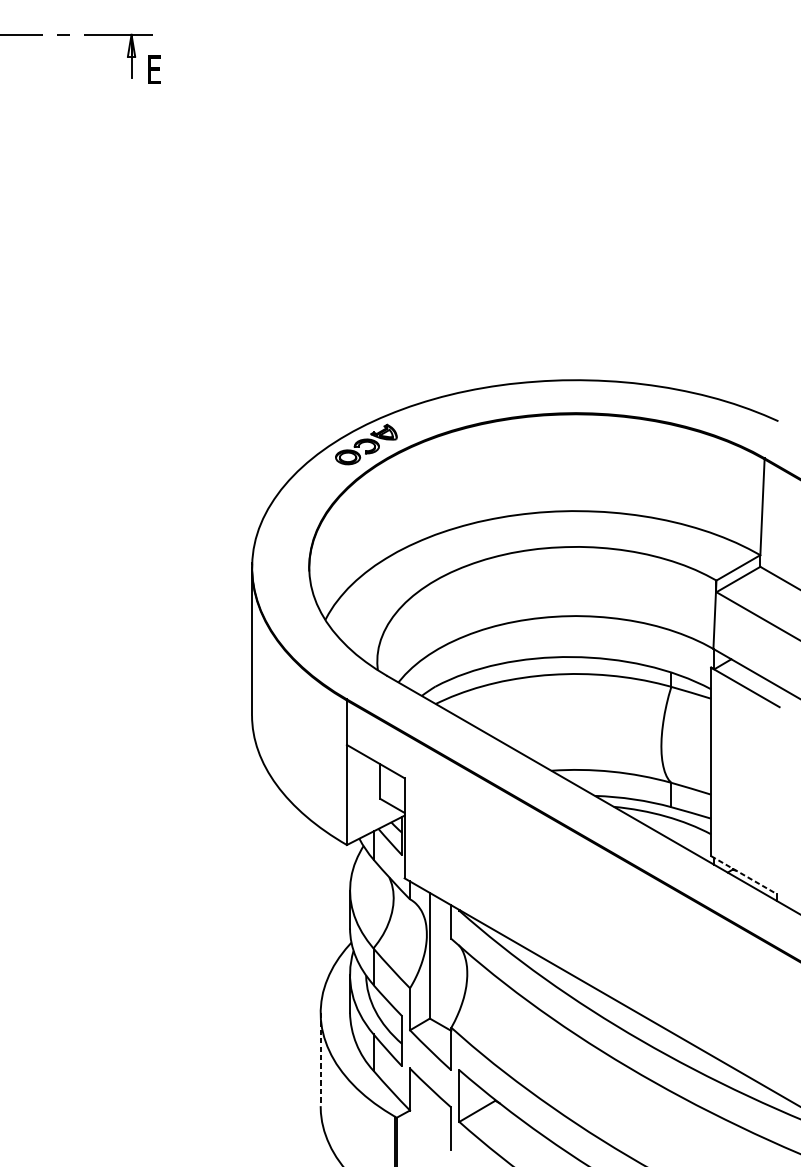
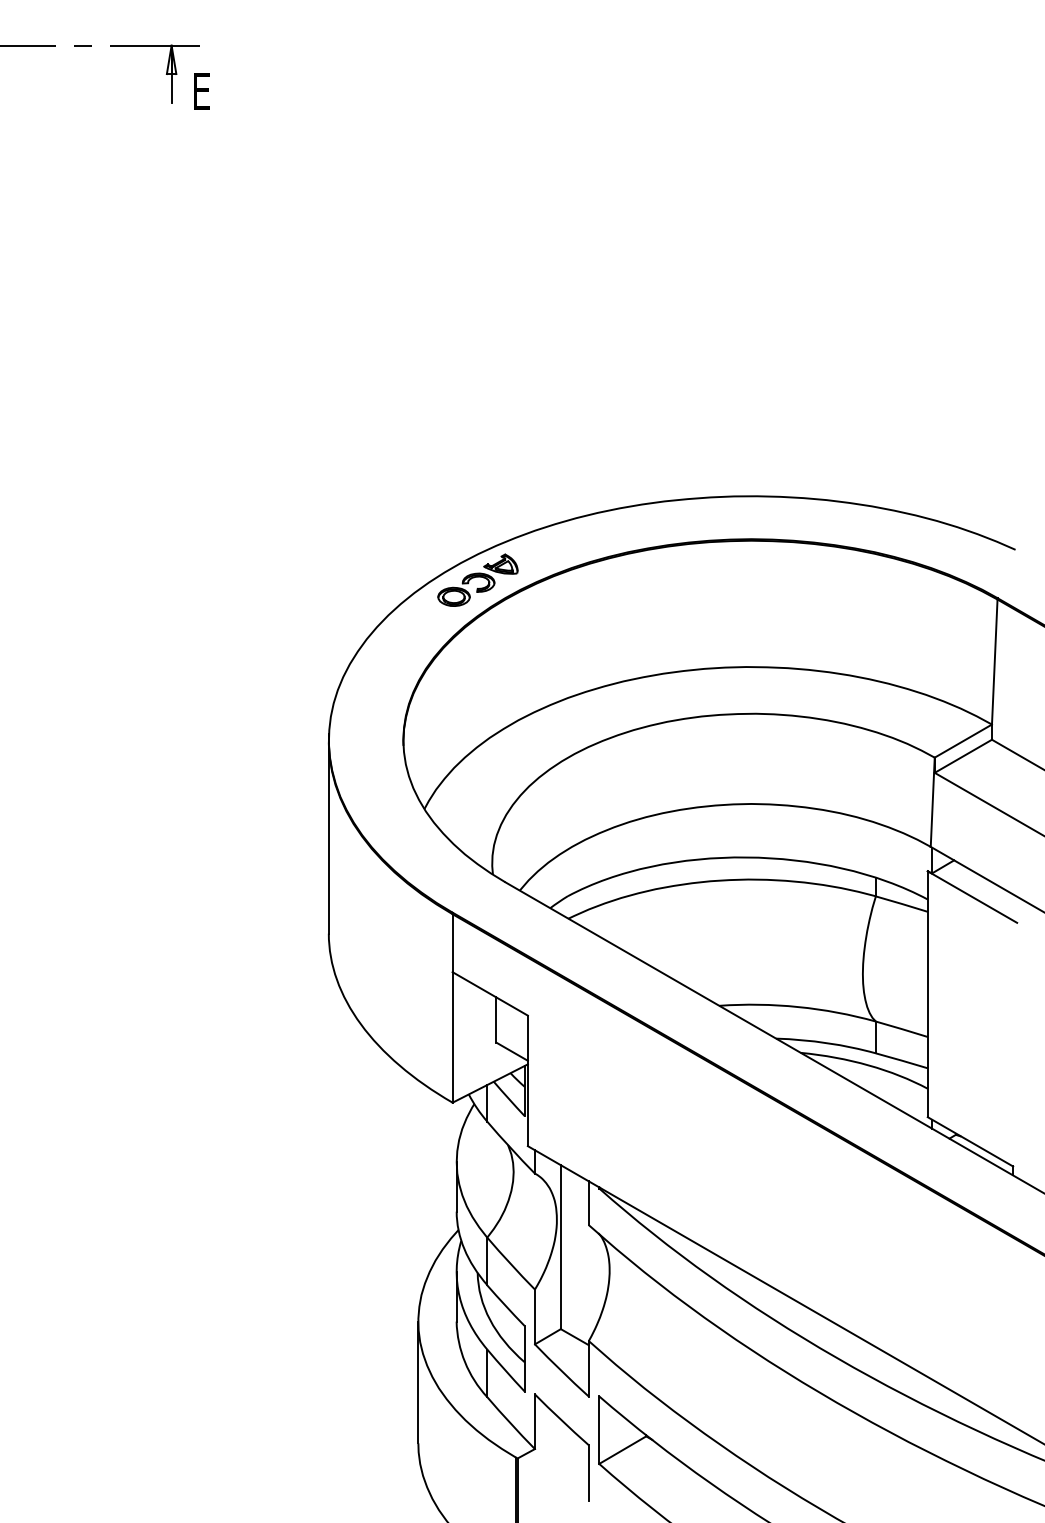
line: (743, 875) -> (970, 1142), dashed -> solid
line: (320, 1059) -> (418, 1382), dashed -> solid

